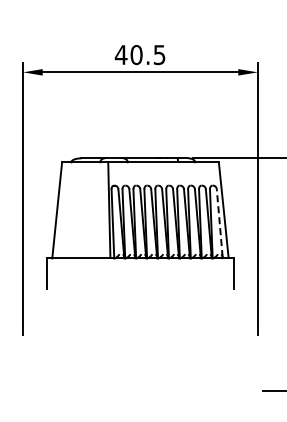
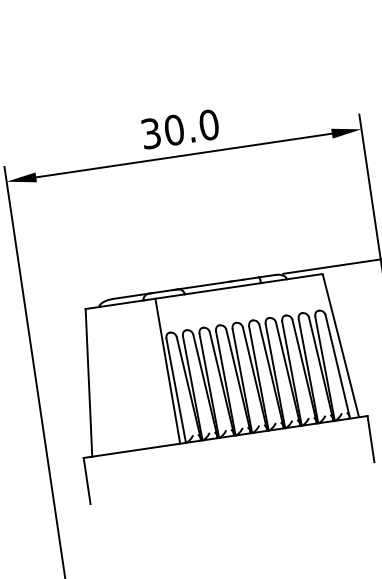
text: (139, 55) -> (178, 130), 40.5 -> 30.0
line: (219, 222) -> (337, 364), dashed -> solid

